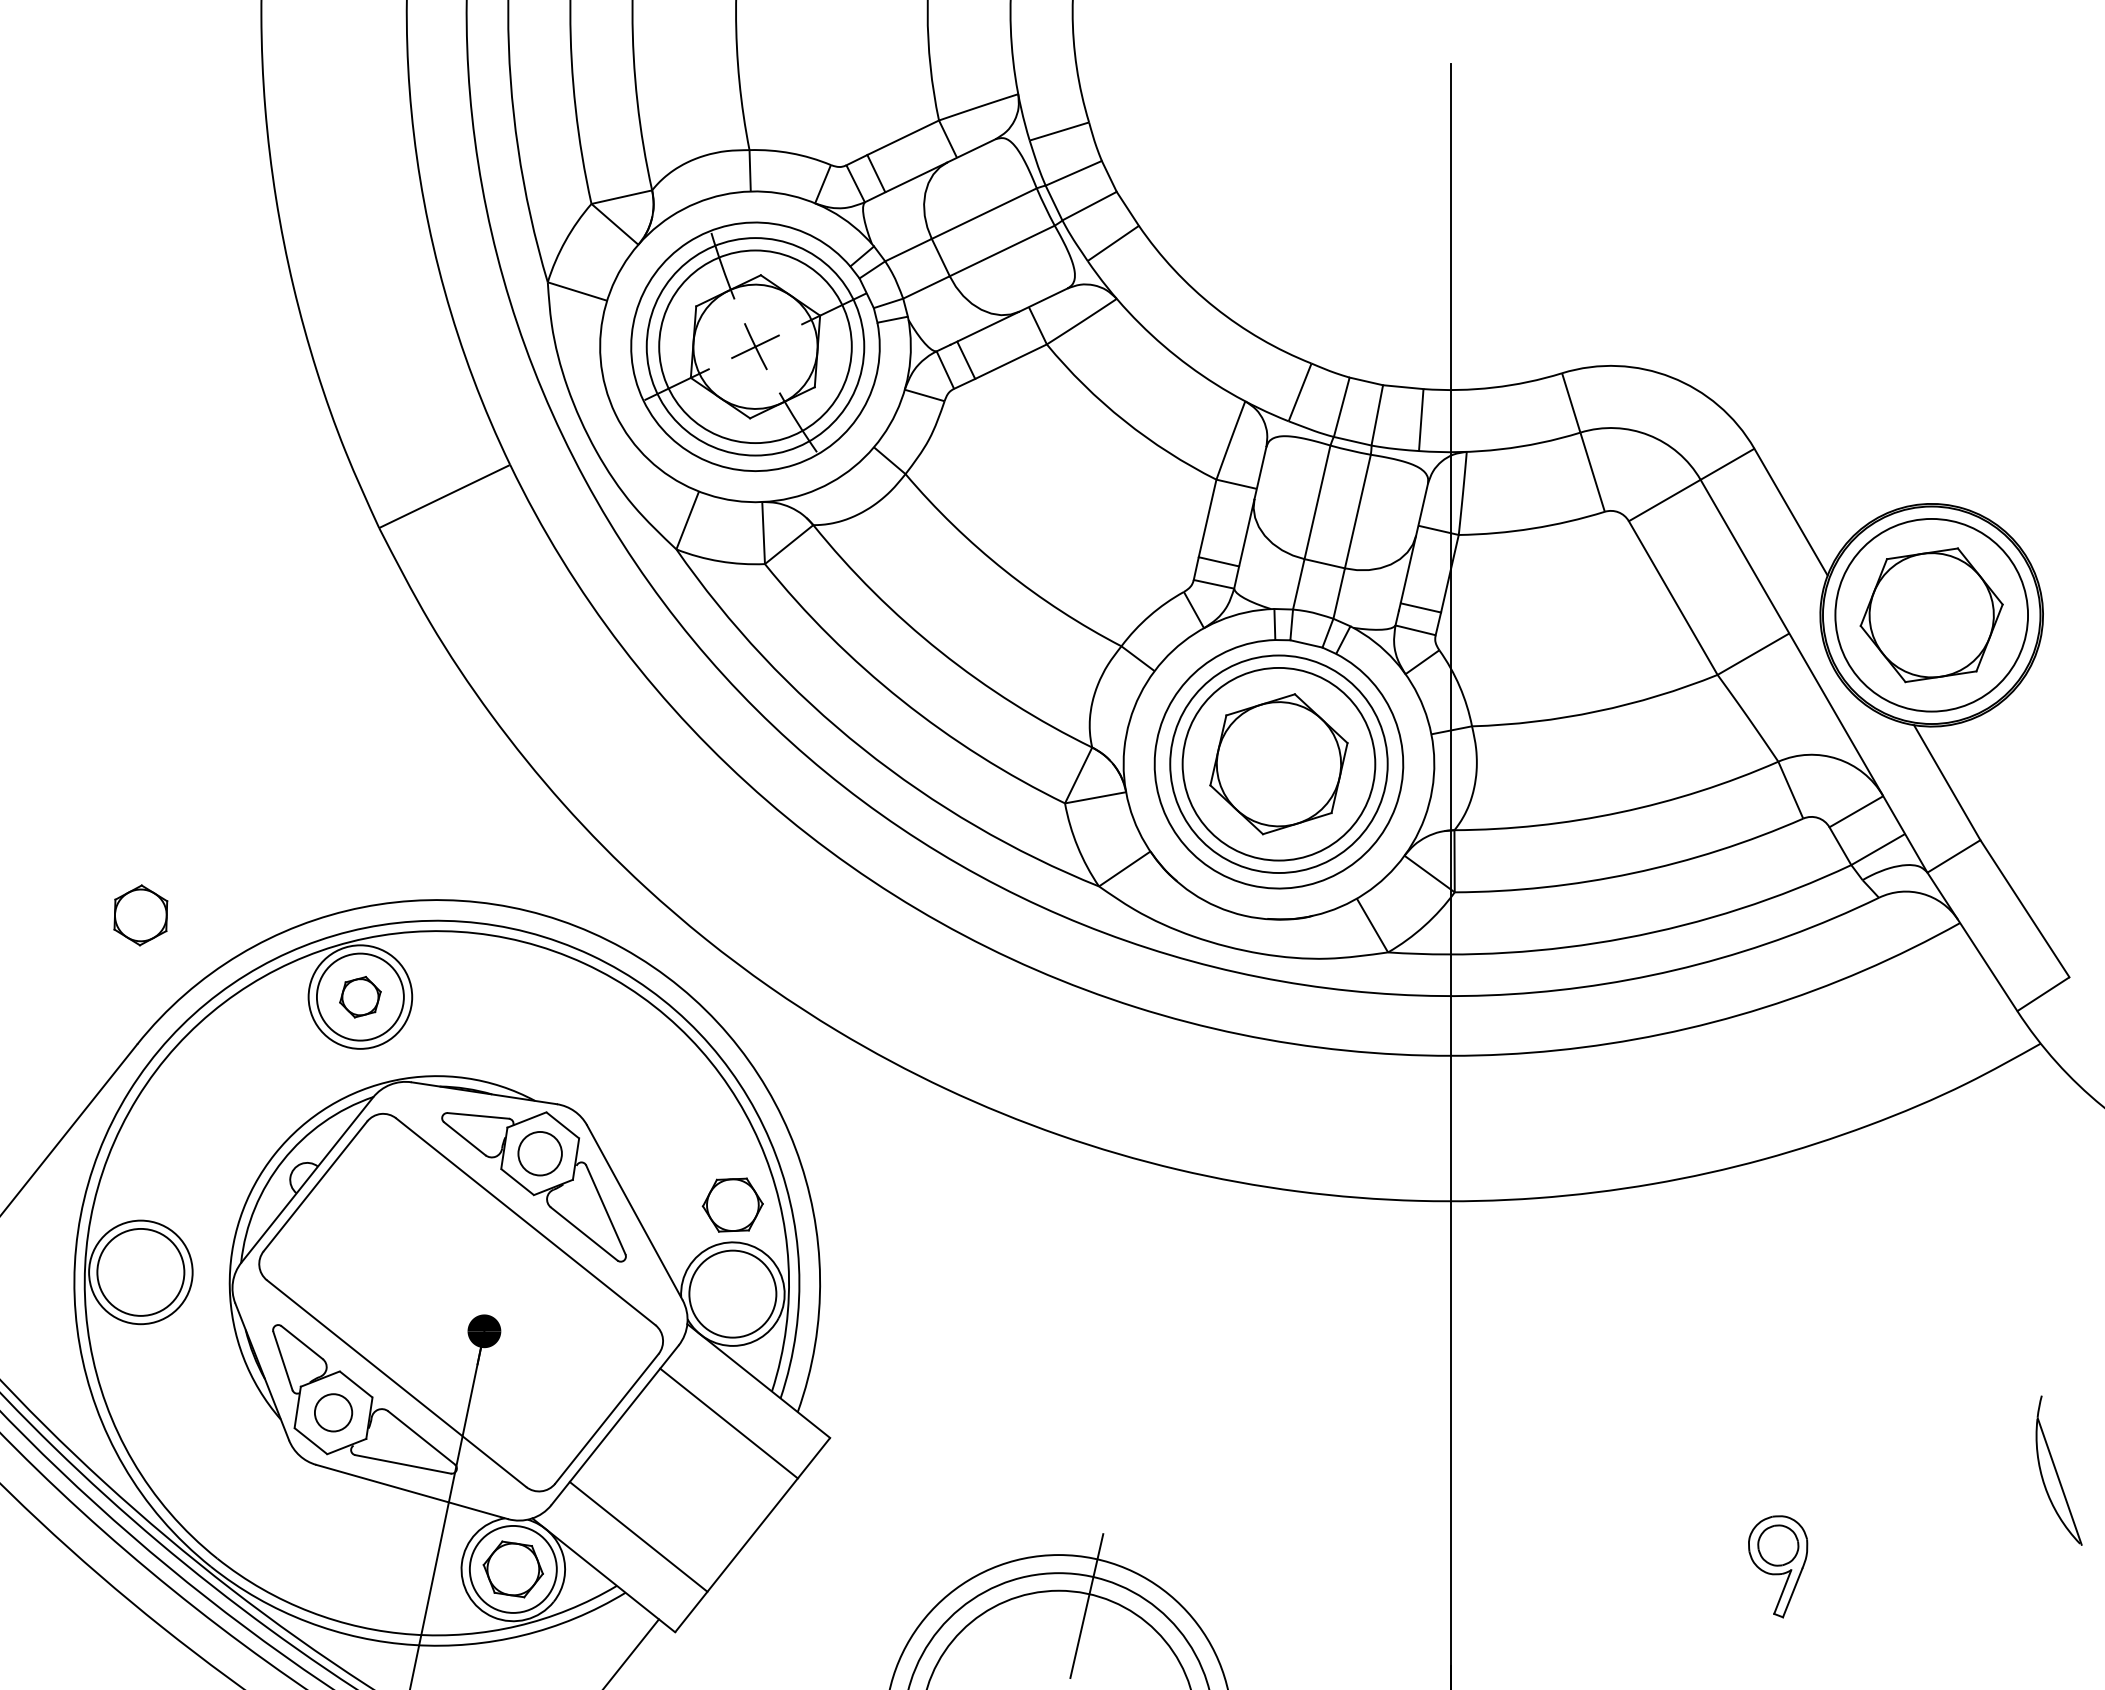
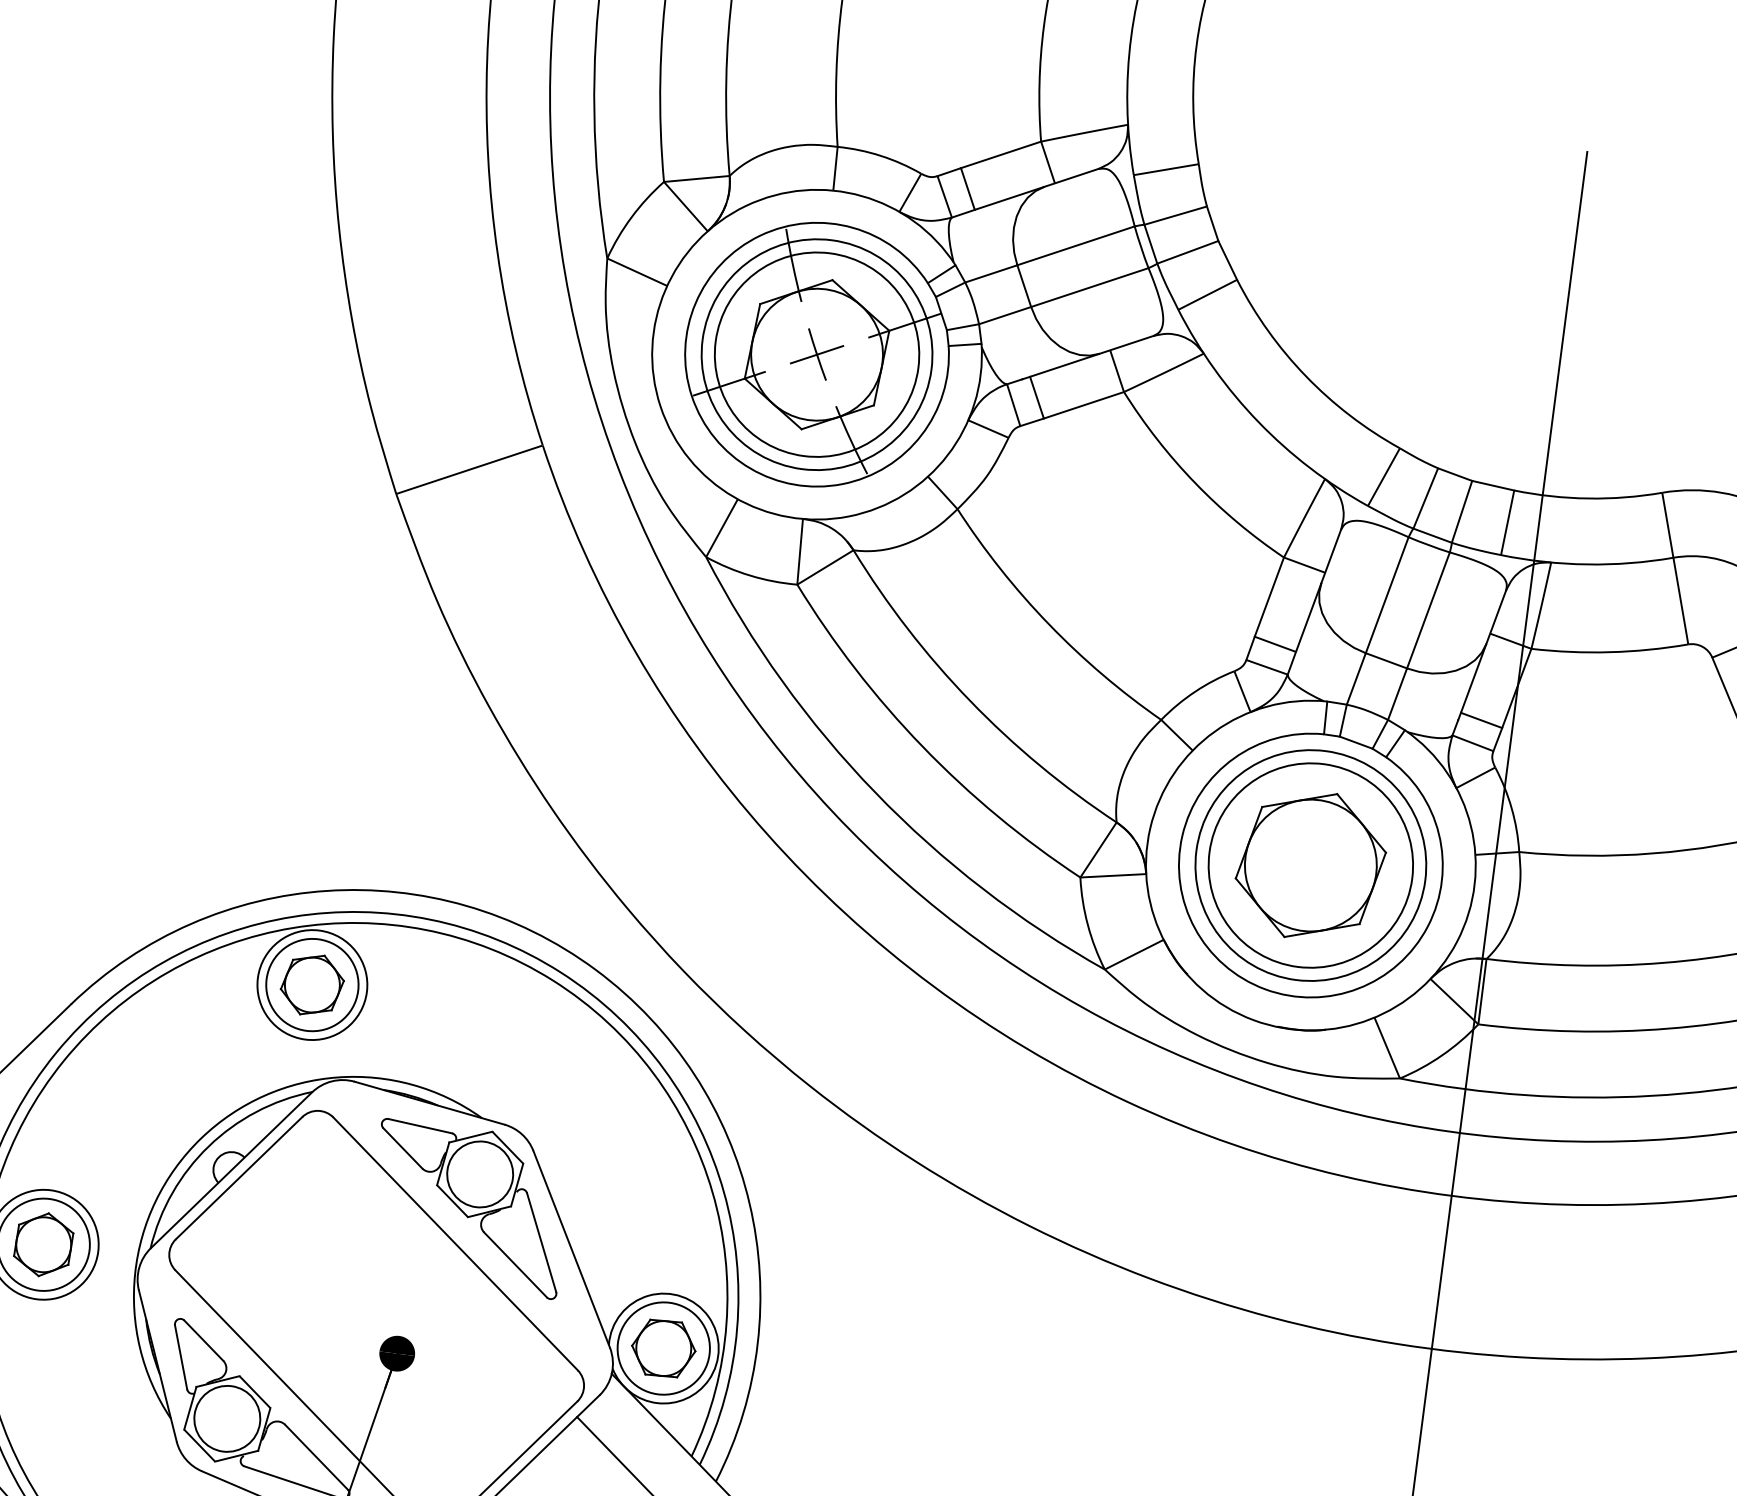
part: (140, 915) -> (43, 1244), moved
part: (360, 997) -> (312, 985), size x1.43
circle: (540, 1153) -> (480, 1174), size x1.43
part: (732, 1204) -> (663, 1347), moved
circle: (333, 1412) -> (227, 1418), size x1.67

